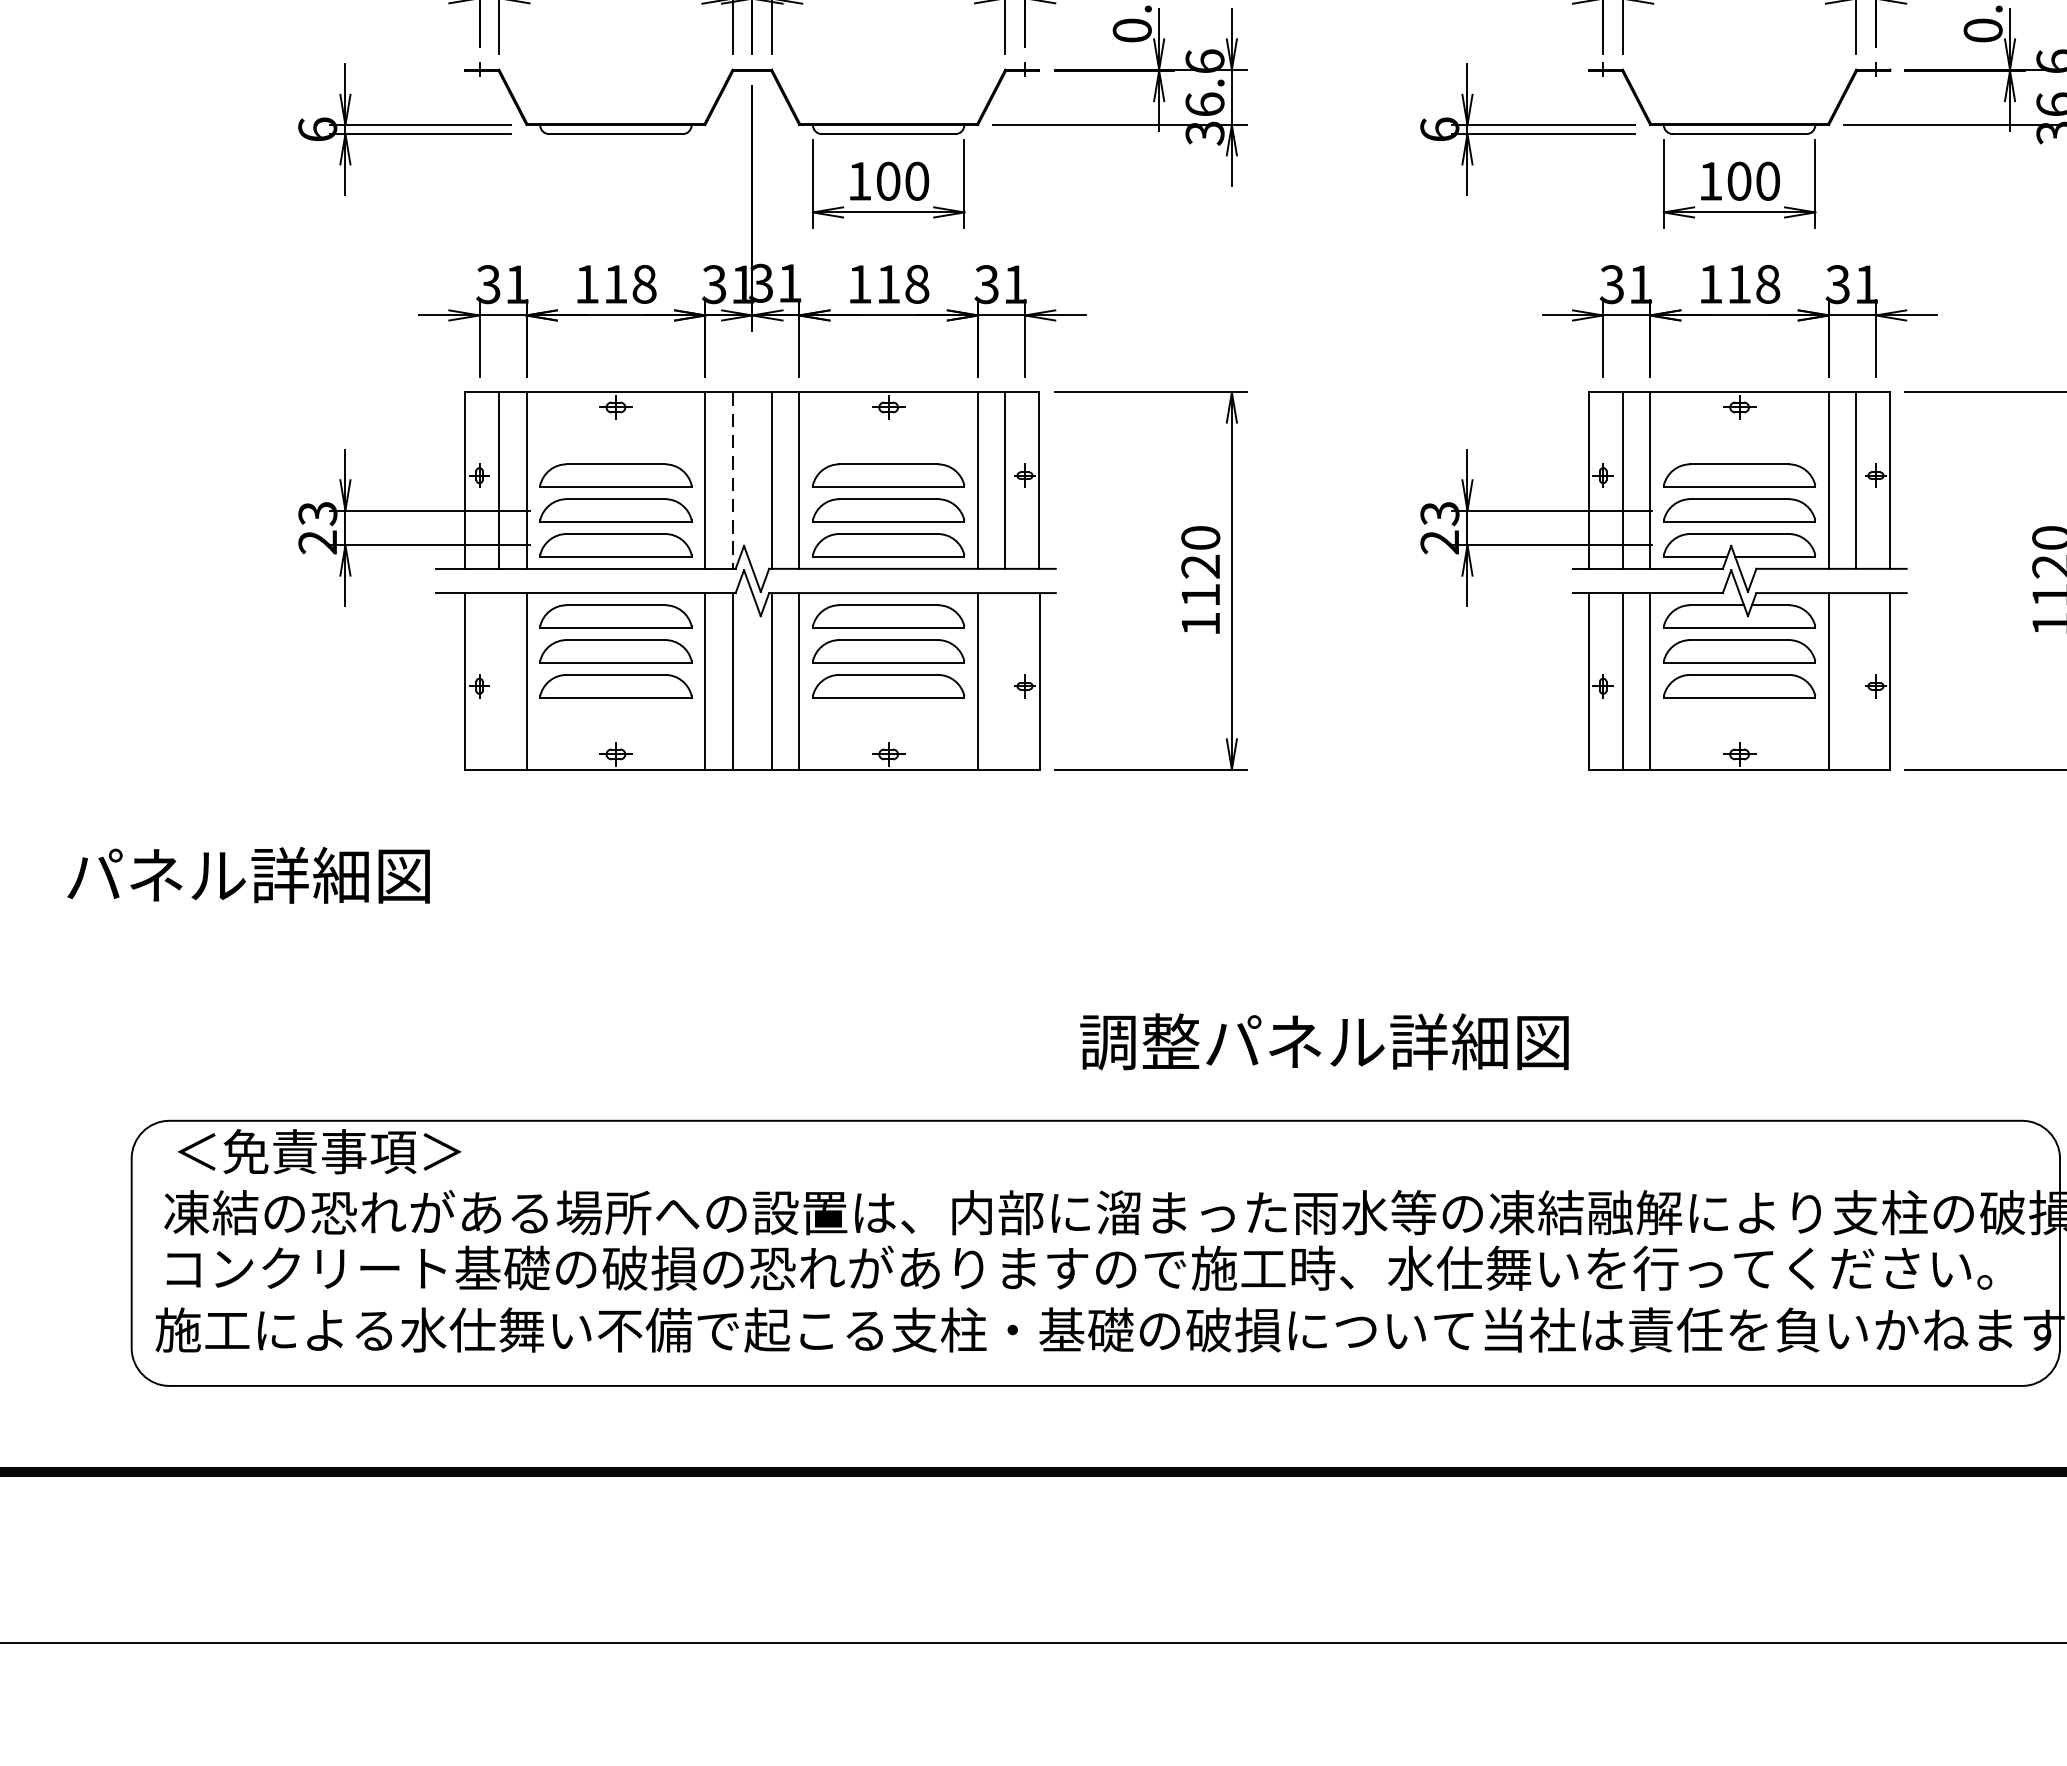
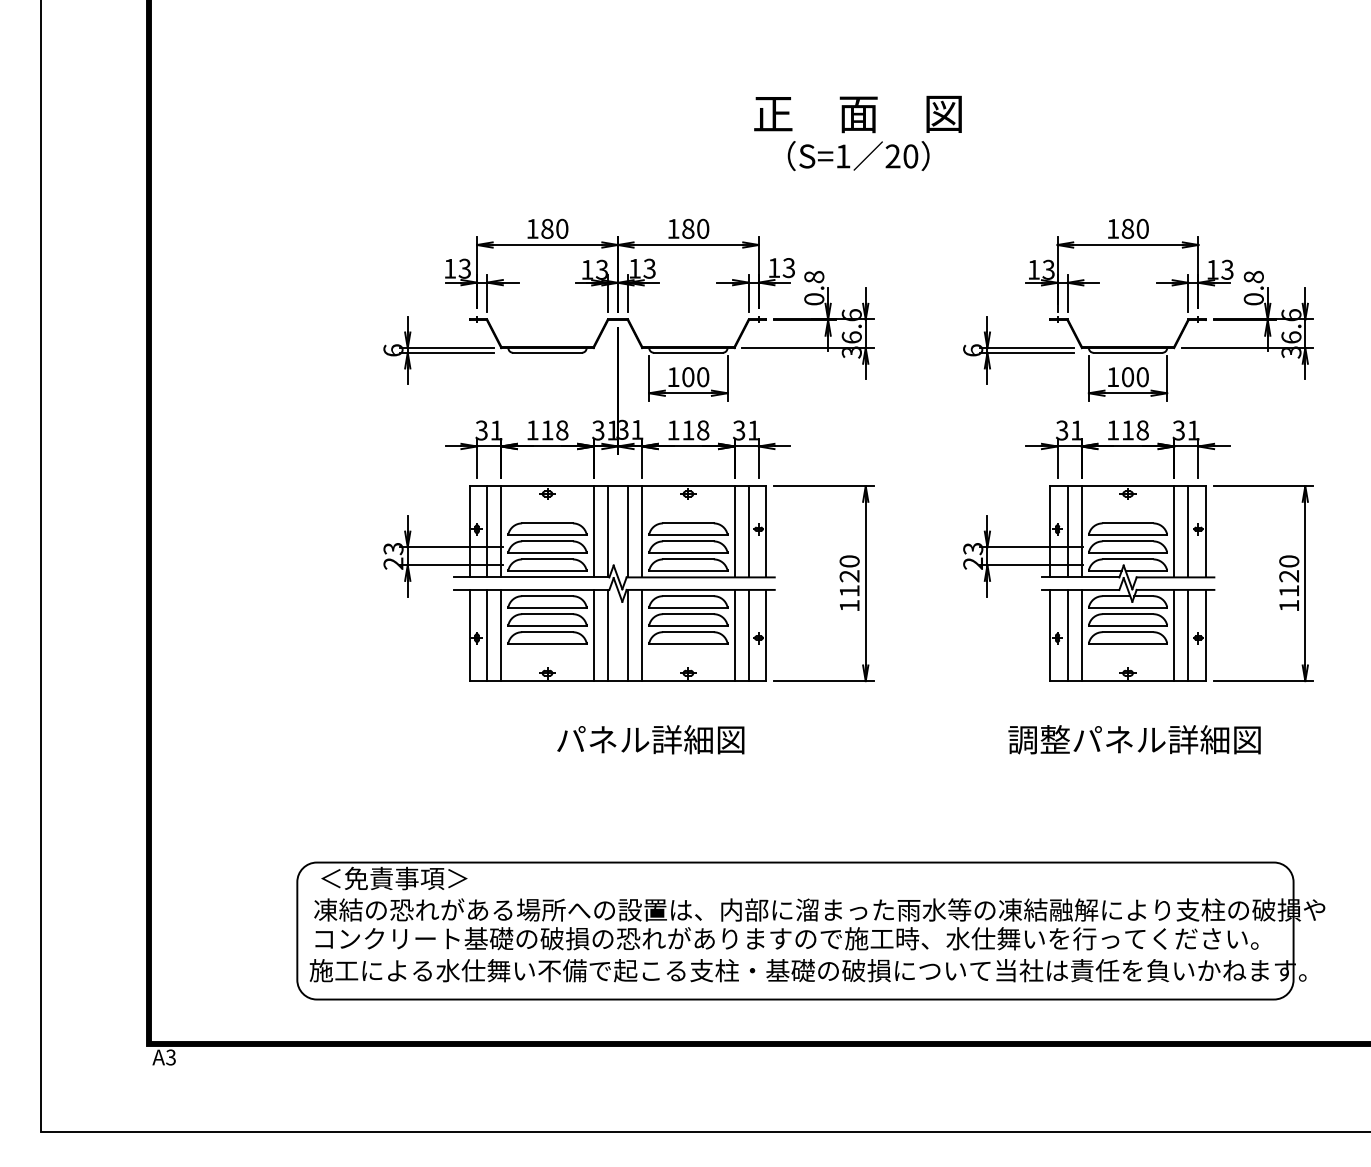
line: (732, 480) -> (607, 531), dashed -> solid
line: (499, 681) -> (487, 635), added
line: (1004, 681) -> (748, 635), added
line: (1856, 681) -> (1188, 635), added
text: (248, 874) -> (650, 739), moved
text: (1324, 1041) -> (1134, 739), moved

